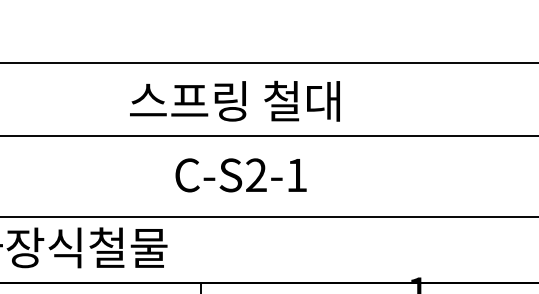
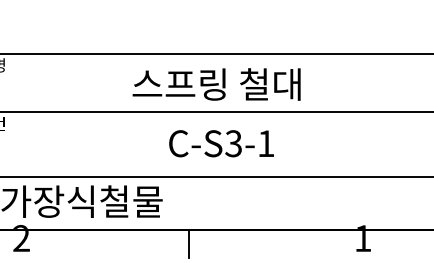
text: (256, 175) -> (233, 143), C-S2-1 -> C-S3-1

